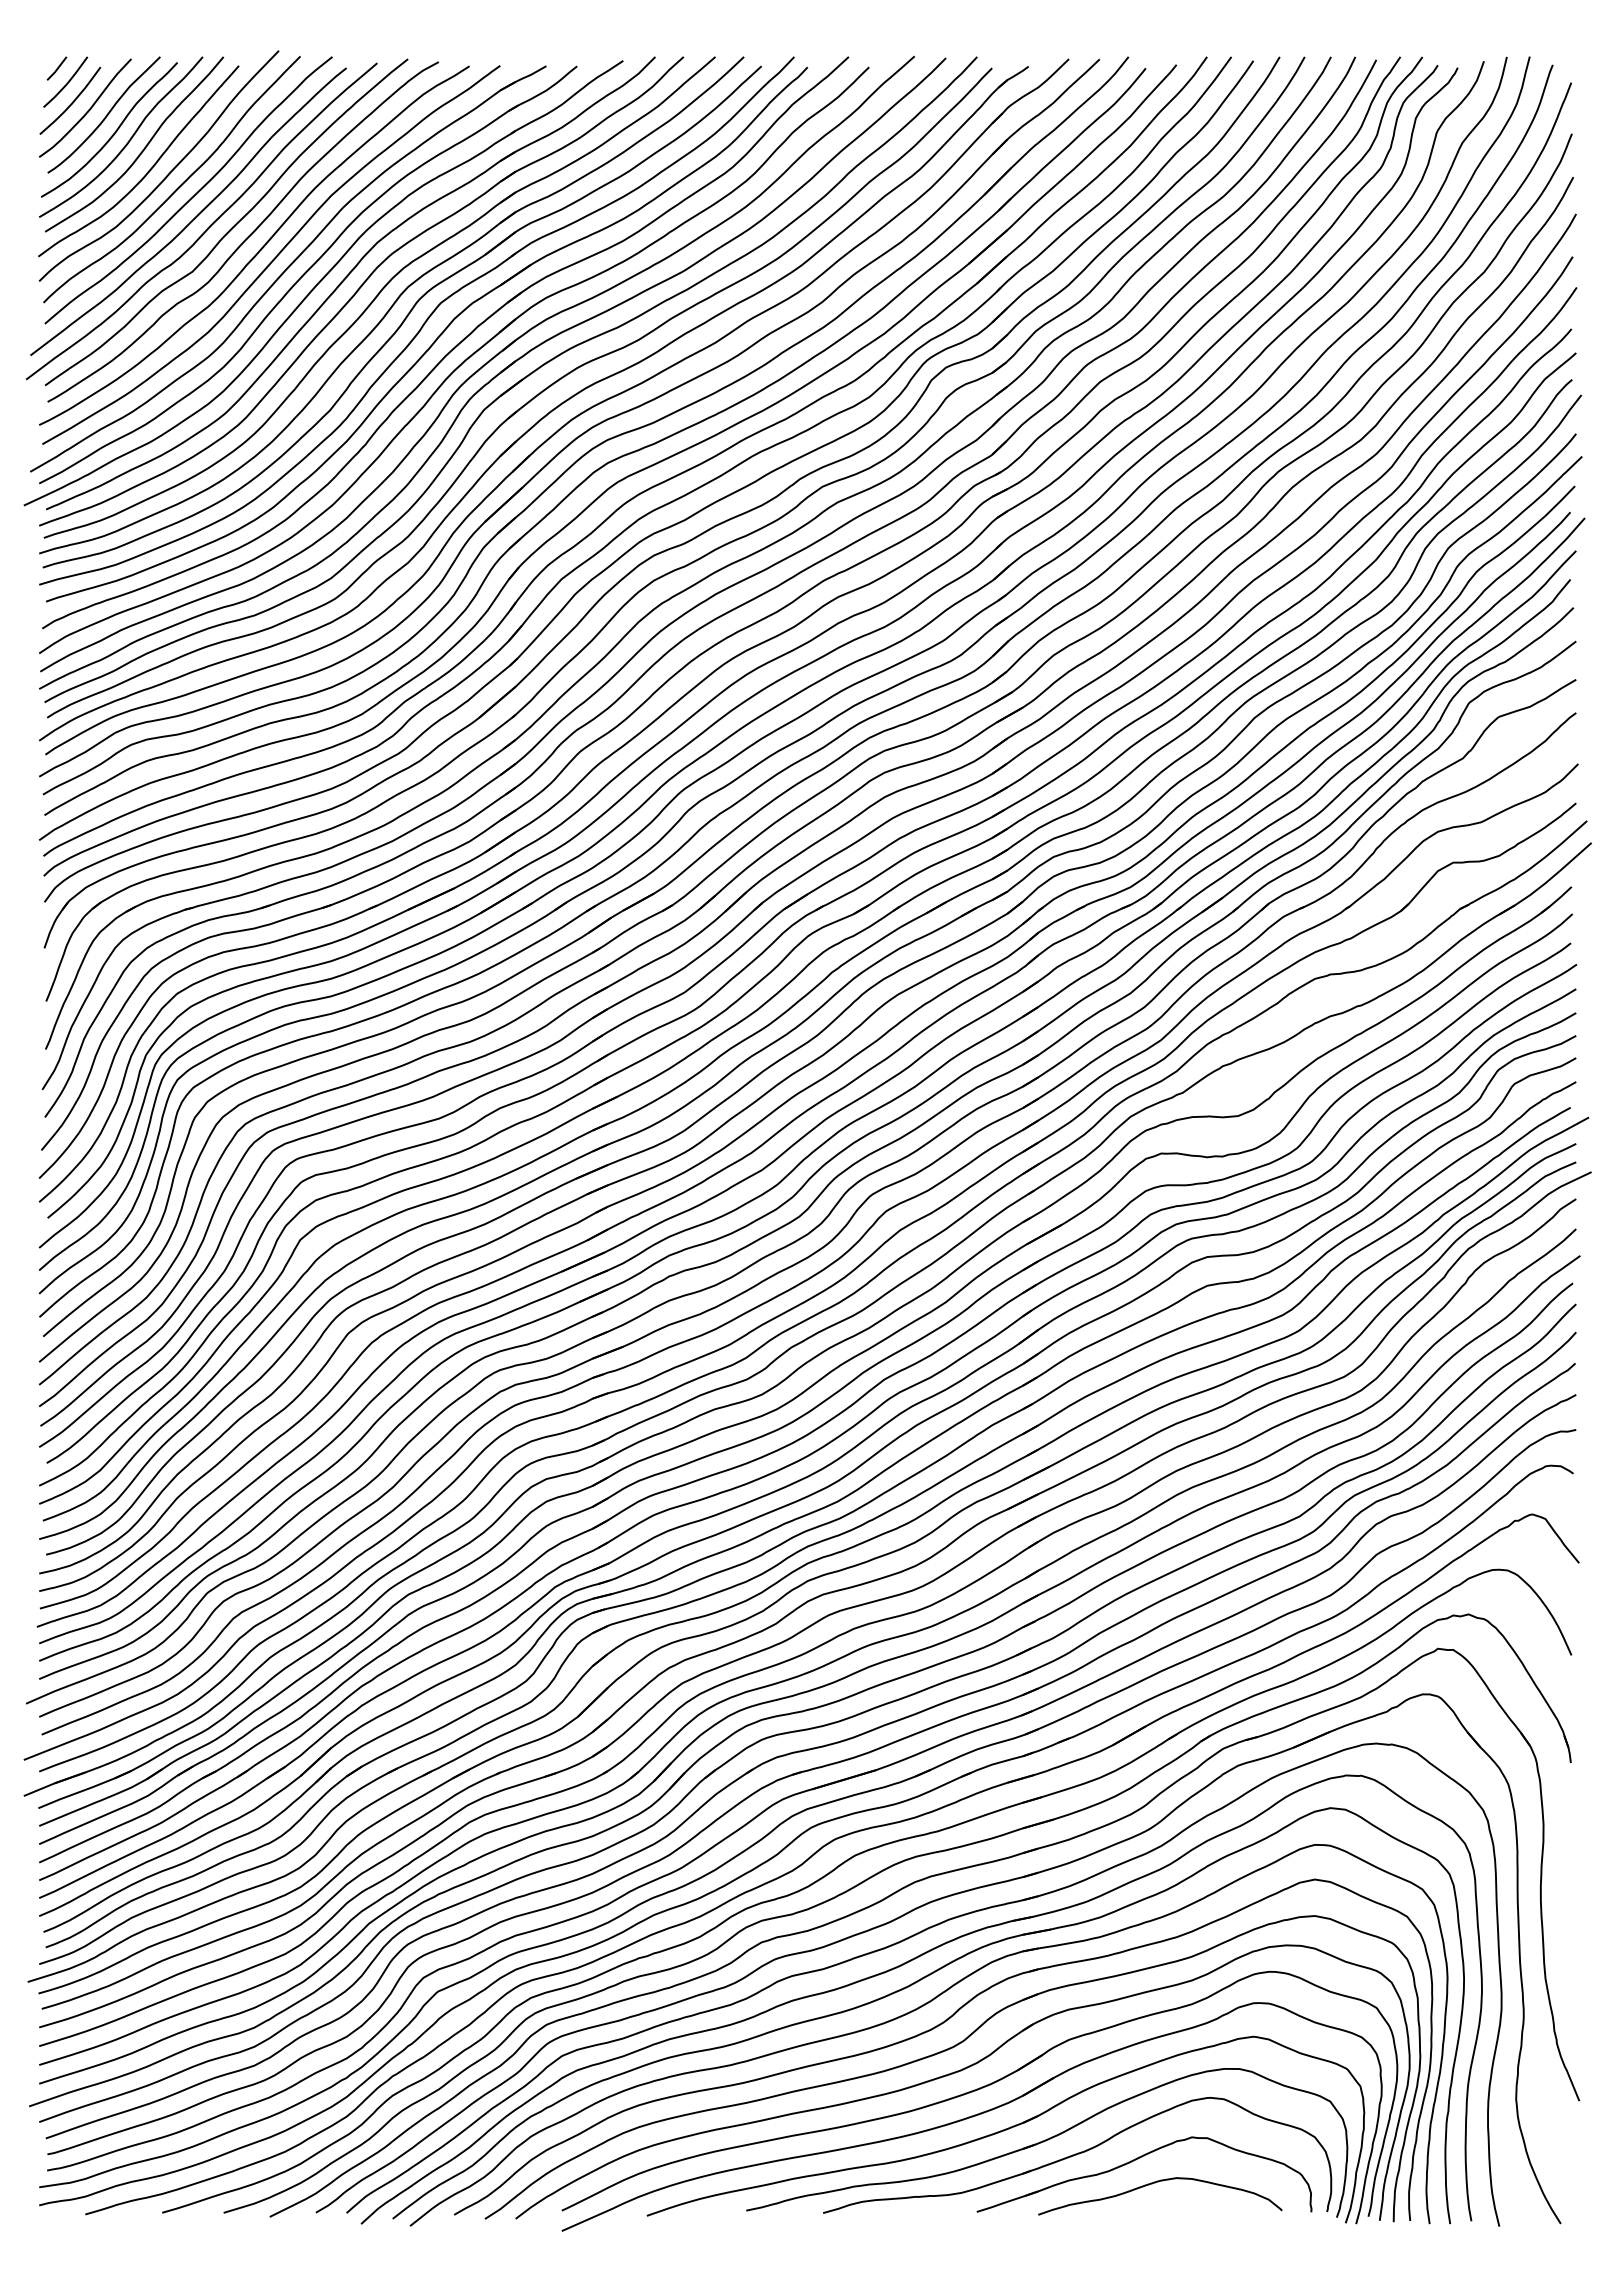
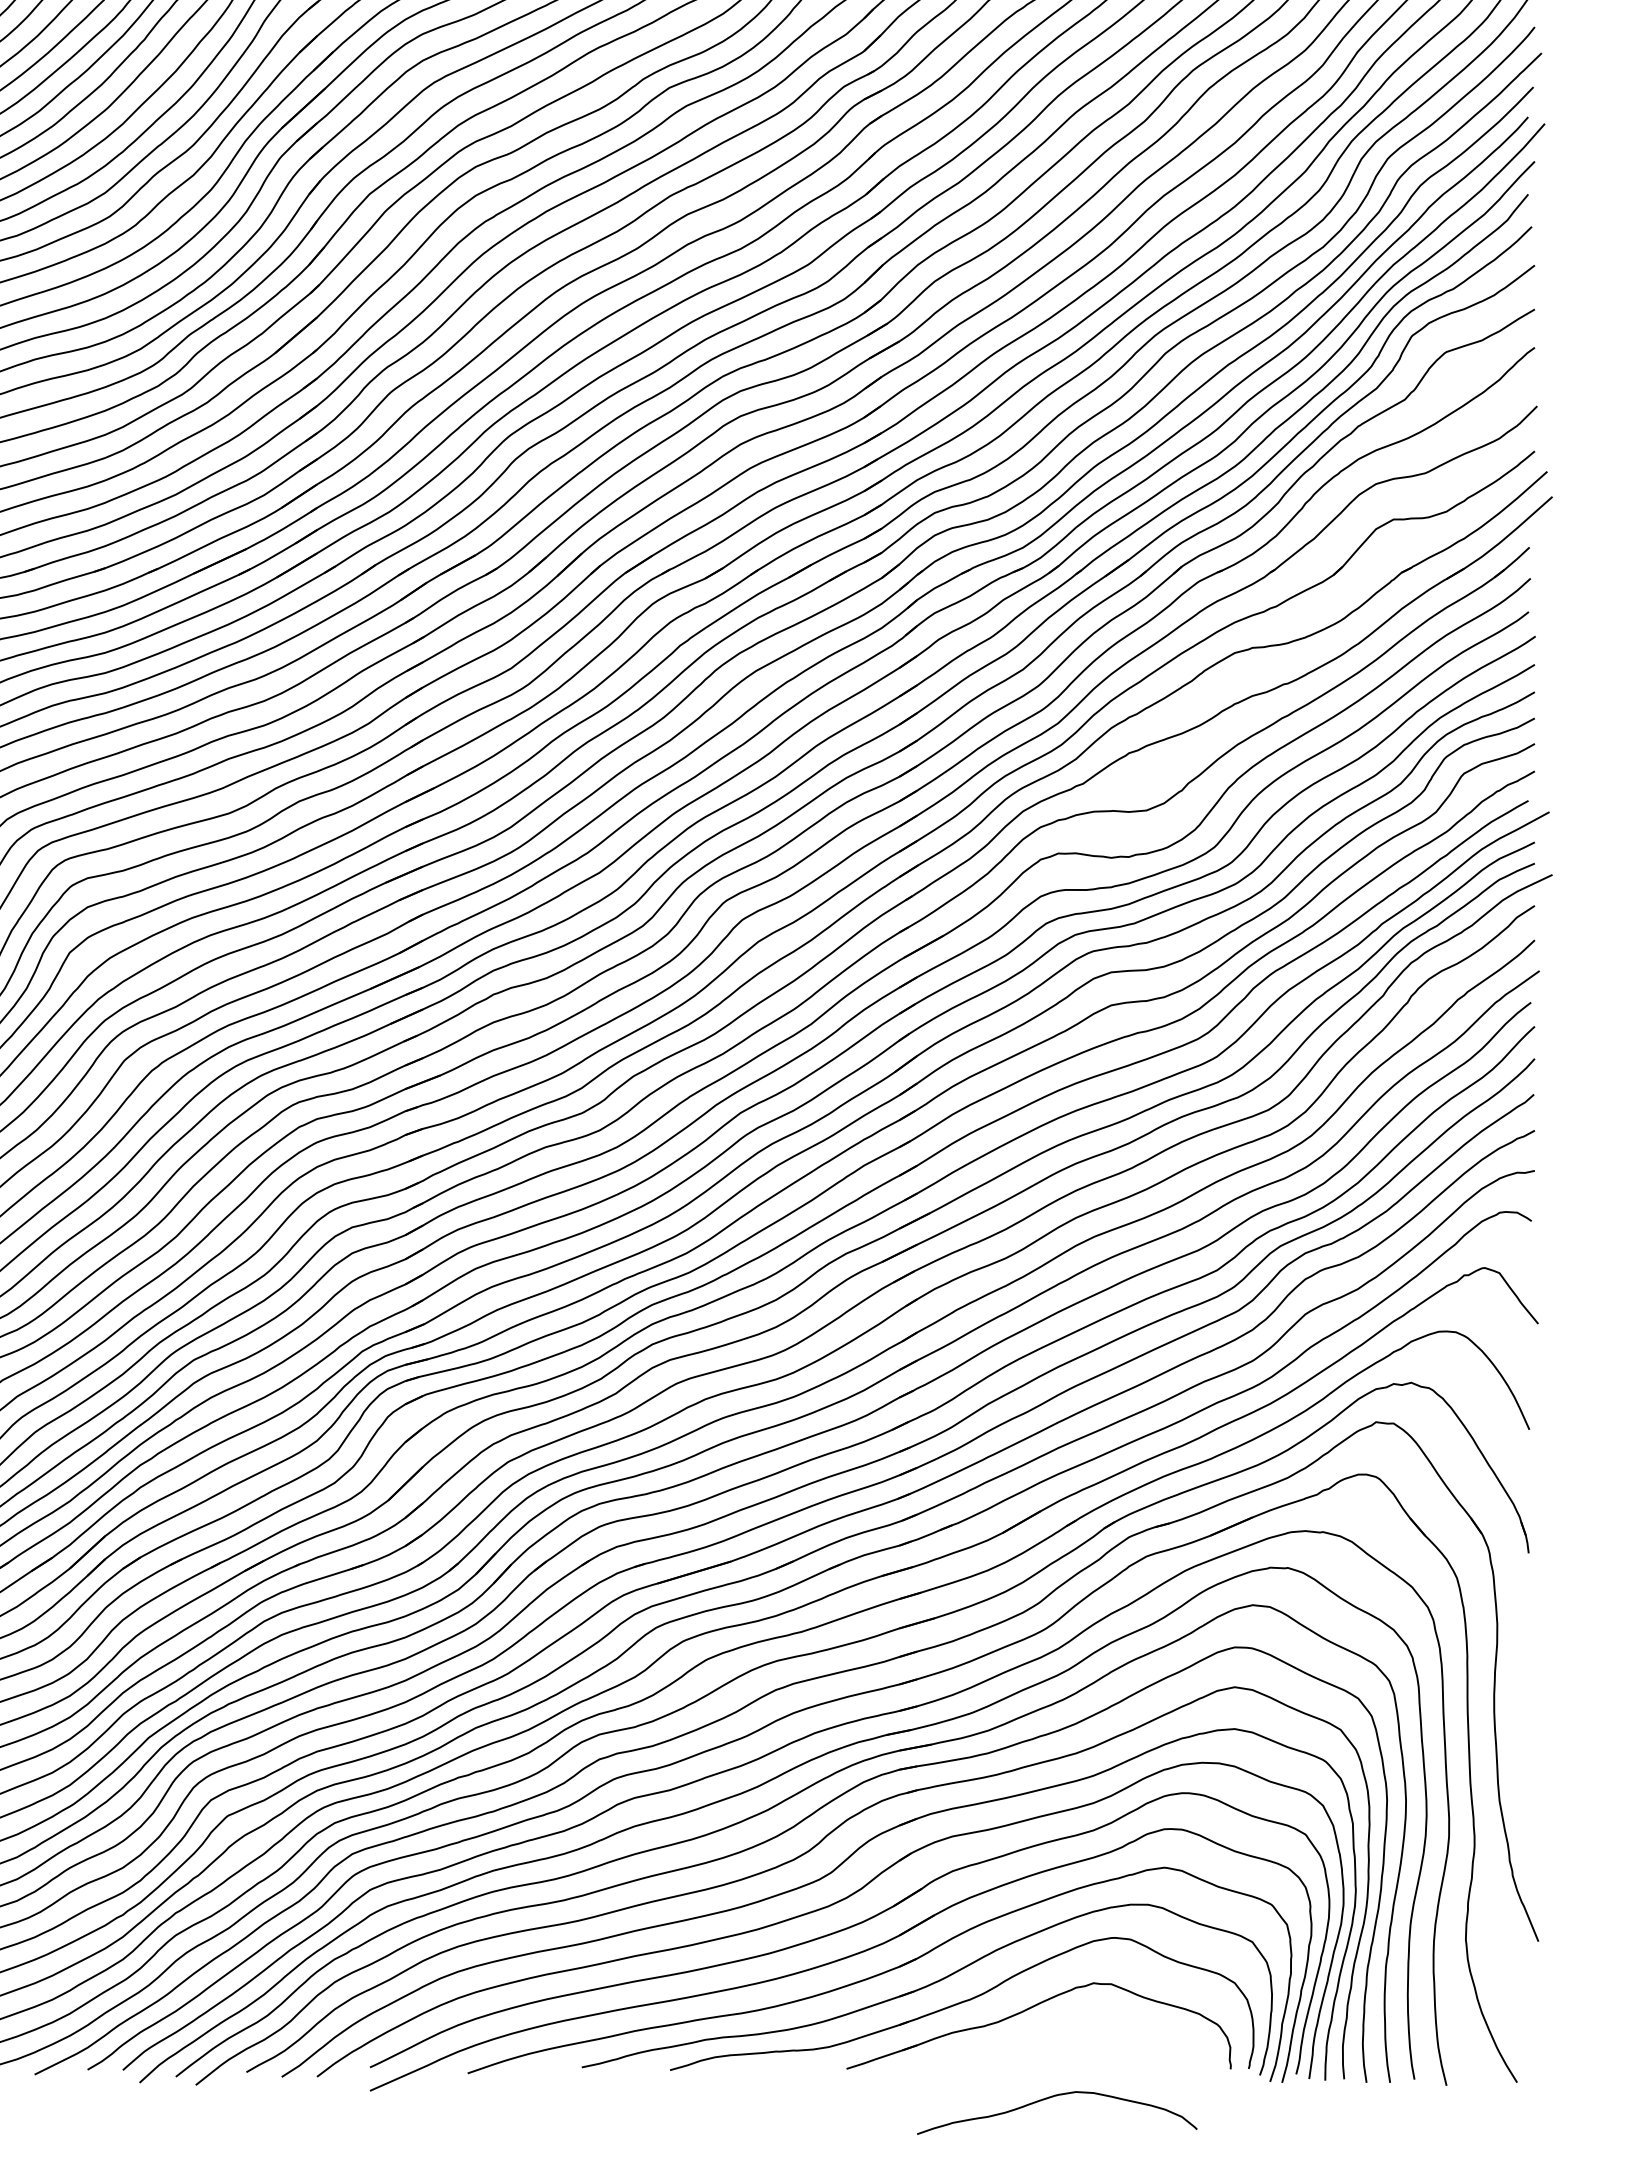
curve: (1155, 2183) -> (1051, 2098), moved

